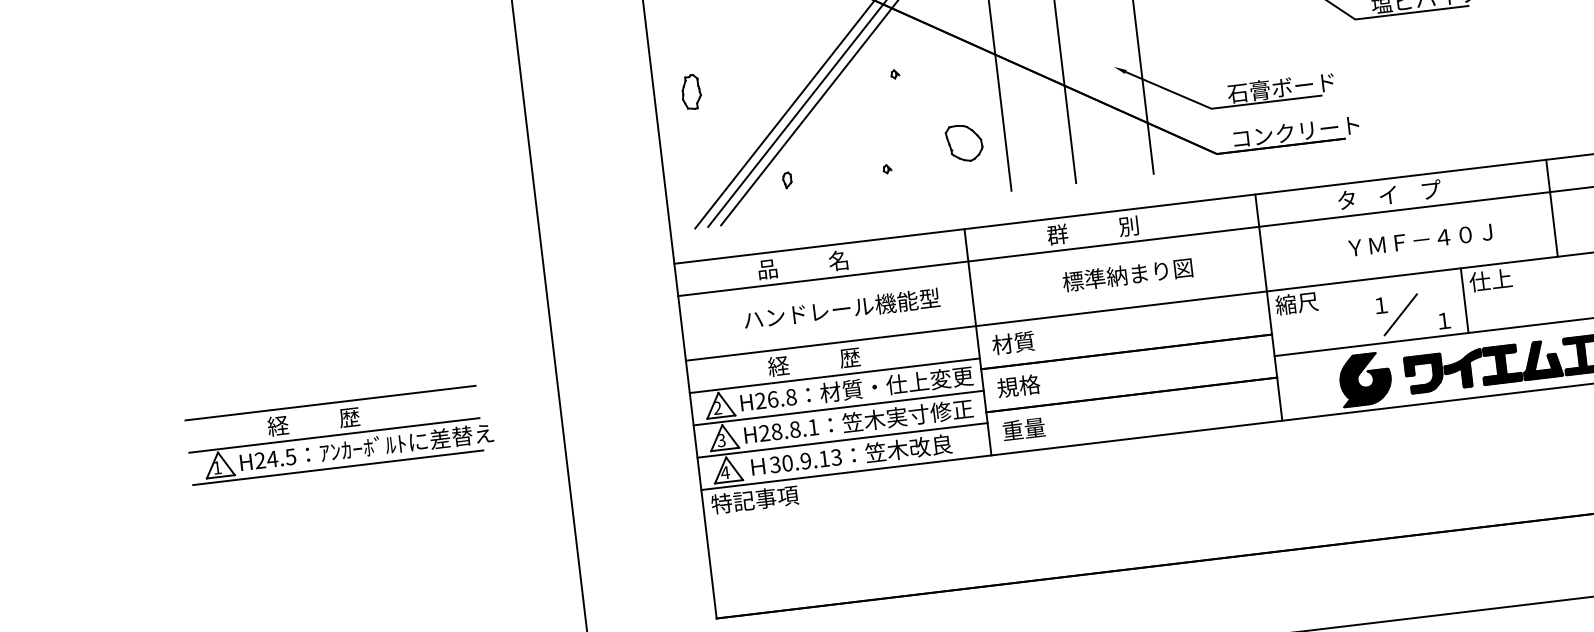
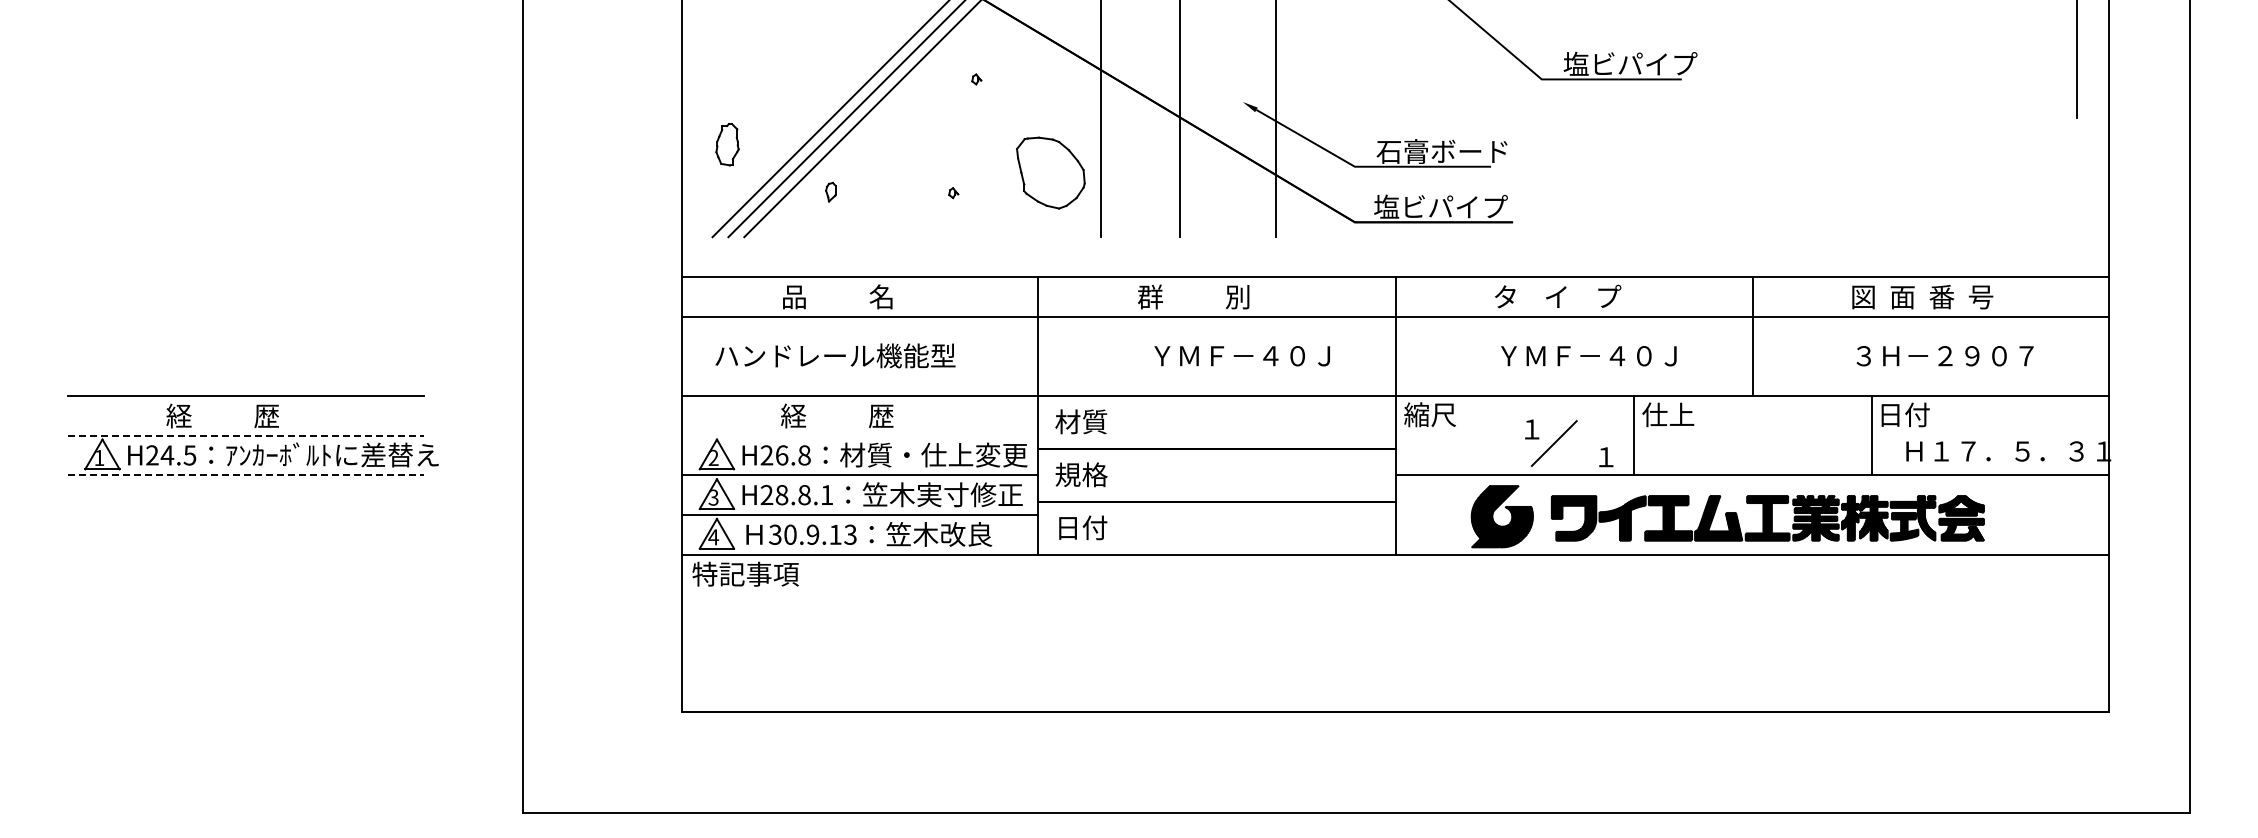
part: (691, 92) -> (727, 144), moved
text: (1294, 131) -> (1452, 206), コンクリート -> 塩ビパイプ
part: (964, 143) -> (1050, 172), size x1.6
text: (1135, 273) -> (1239, 355), 標準納まり図 -> ＹＭＦ－４０Ｊ
text: (841, 308) -> (835, 355), moved
line: (834, 375) -> (860, 435), removed
text: (1023, 429) -> (1081, 527), 重量 -> 日付
line: (334, 435) -> (246, 435), solid -> dashed
line: (338, 467) -> (246, 475), solid -> dashed

